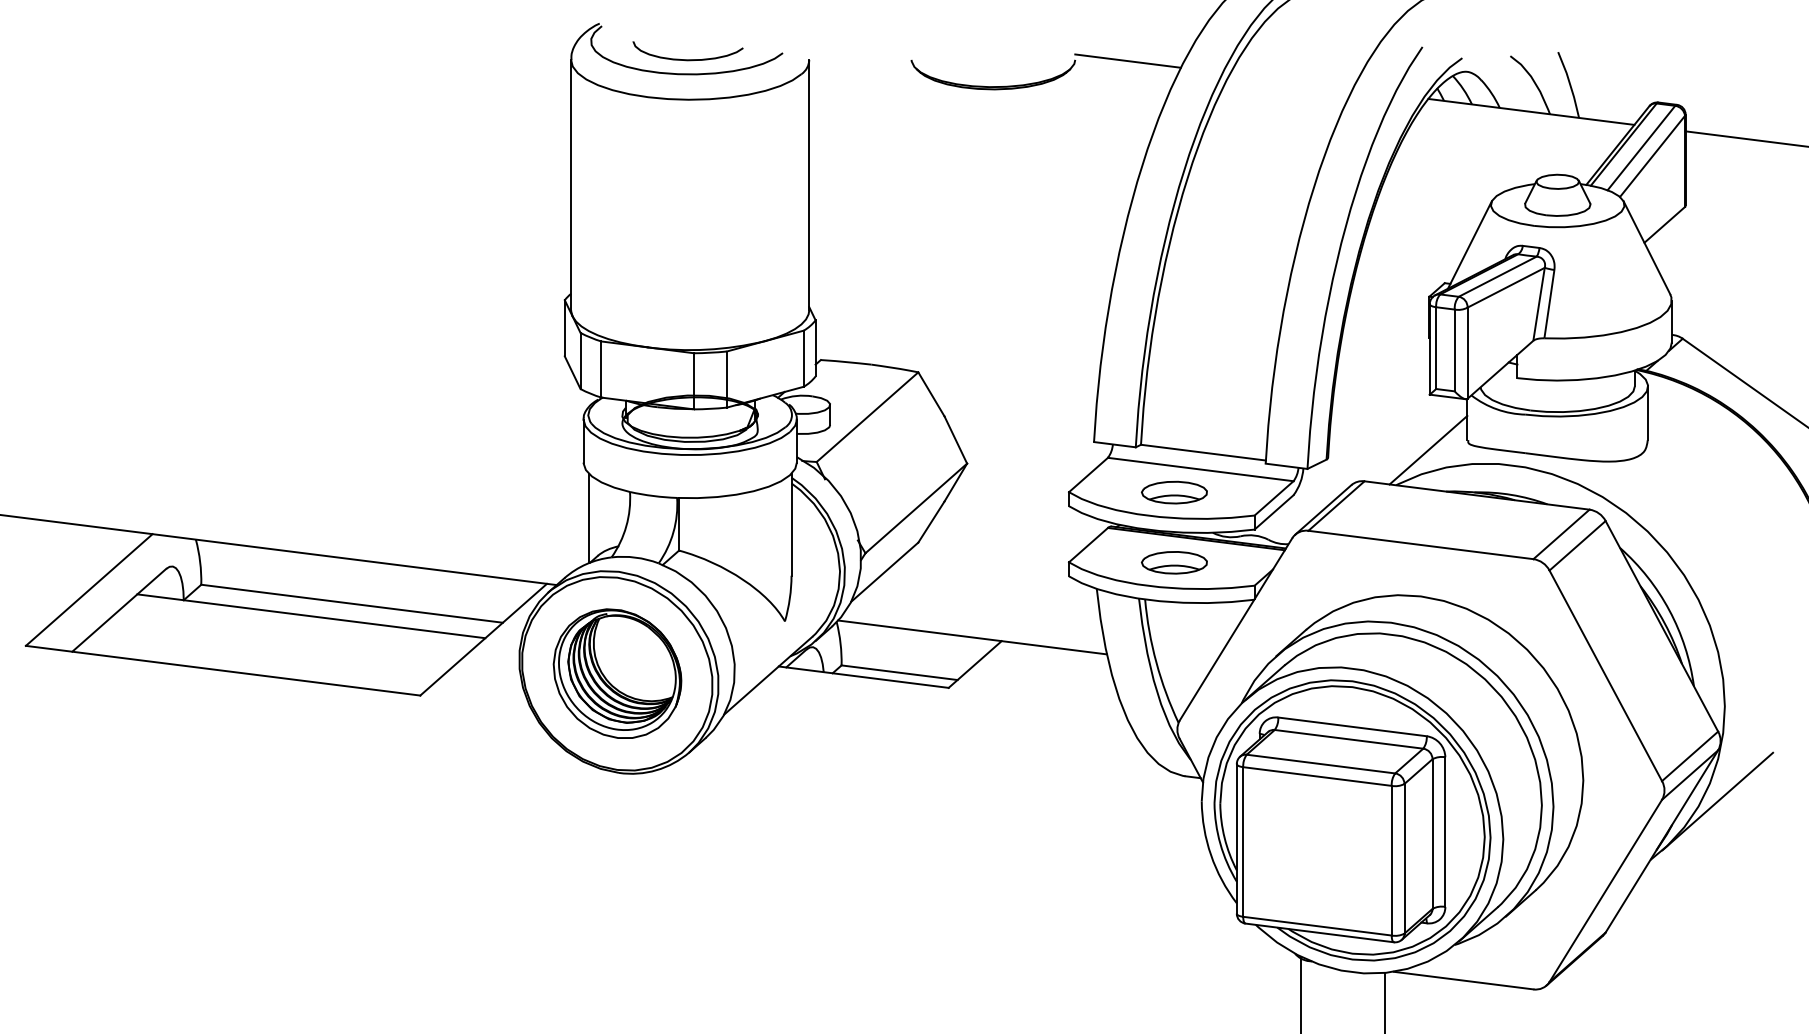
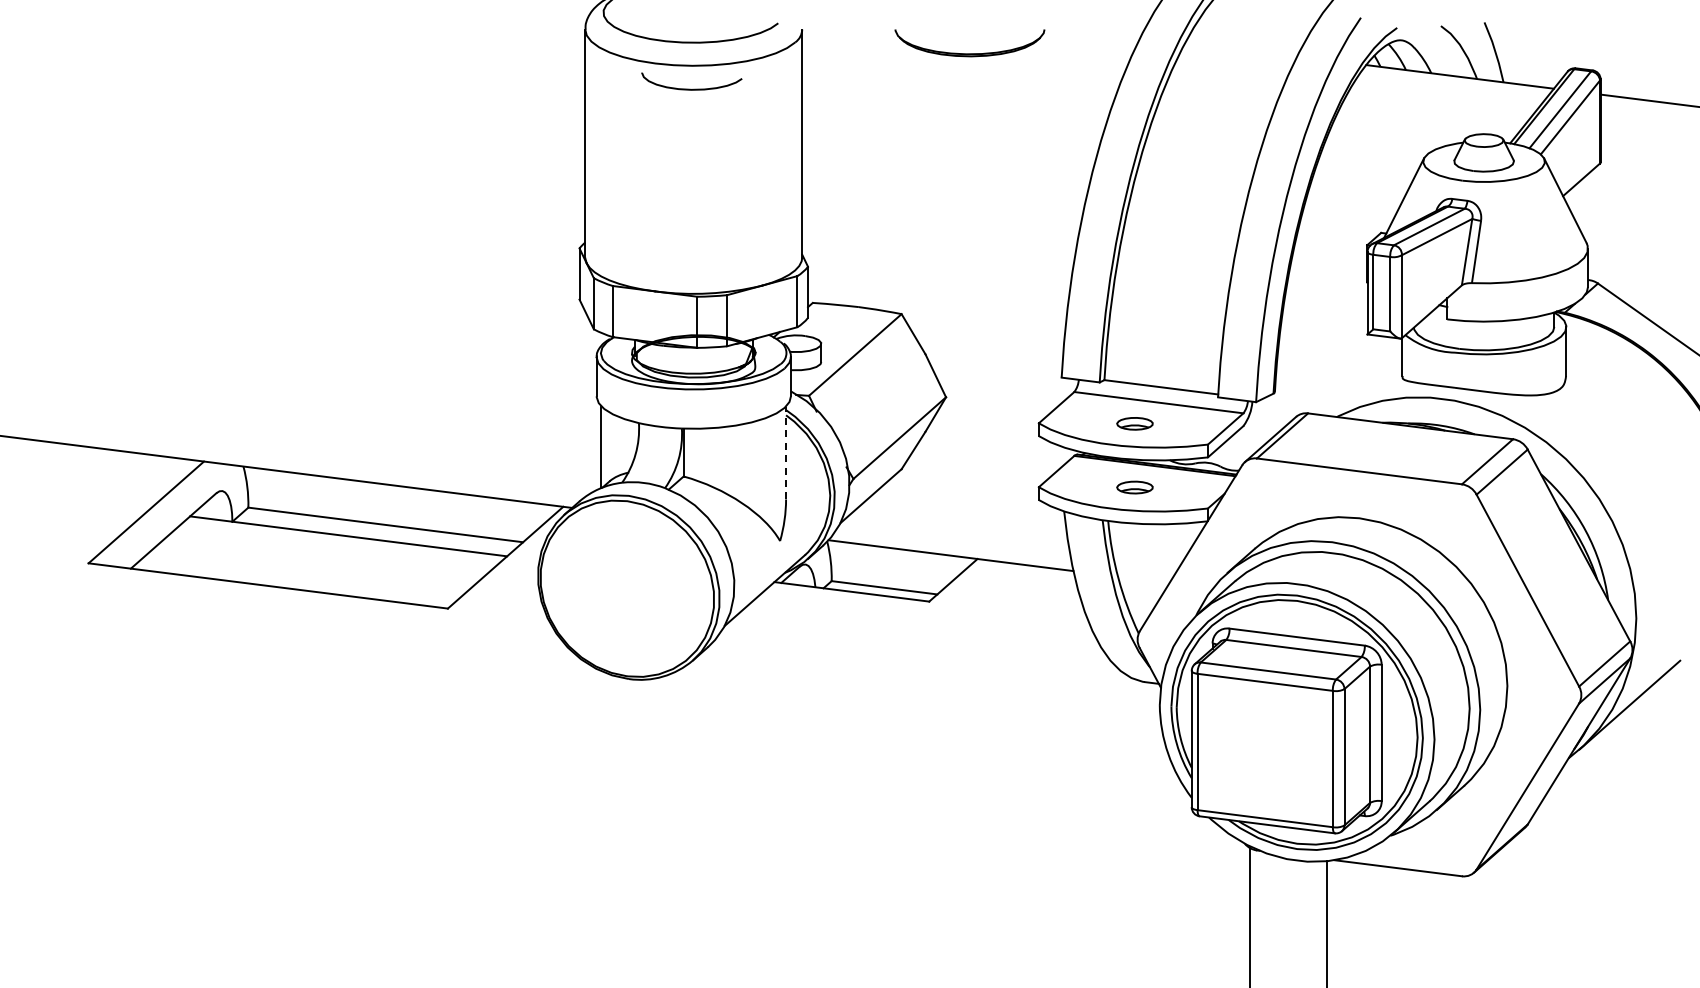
curve: (686, 58) -> (690, 88), moved
line: (1127, 60) -> (1092, 30), removed
line: (1427, 449) -> (1365, 384), removed
part: (1173, 492) -> (1134, 423), size x0.6
line: (791, 524) -> (786, 452), solid -> dashed
part: (1173, 562) -> (1134, 487), size x0.6
part: (617, 673) -> (627, 588), removed

